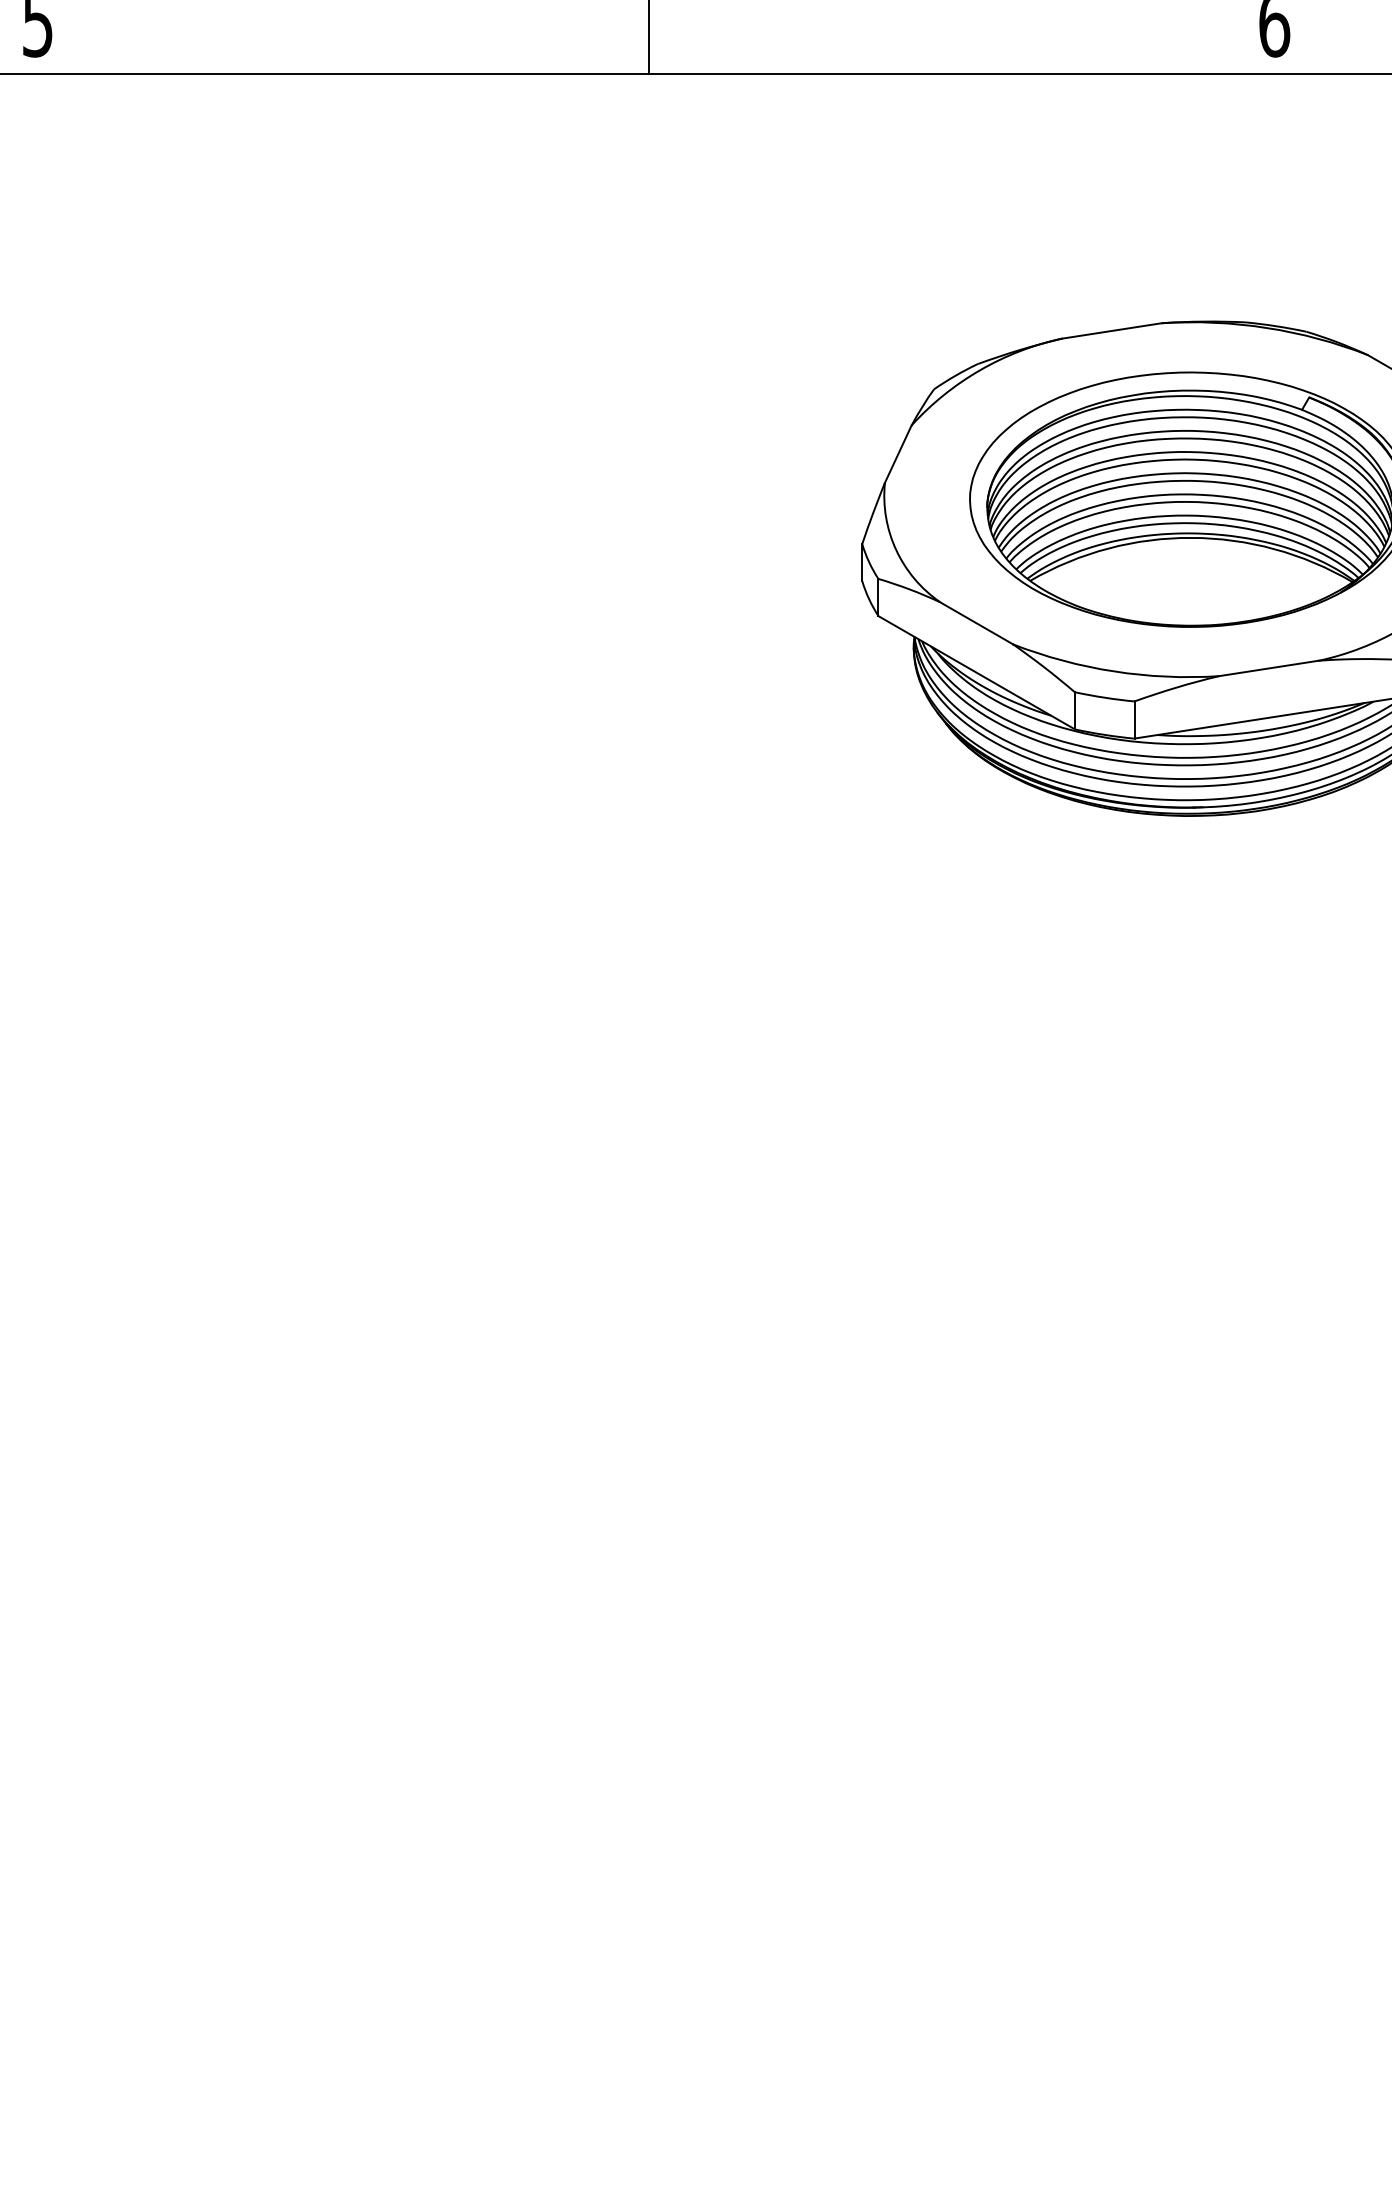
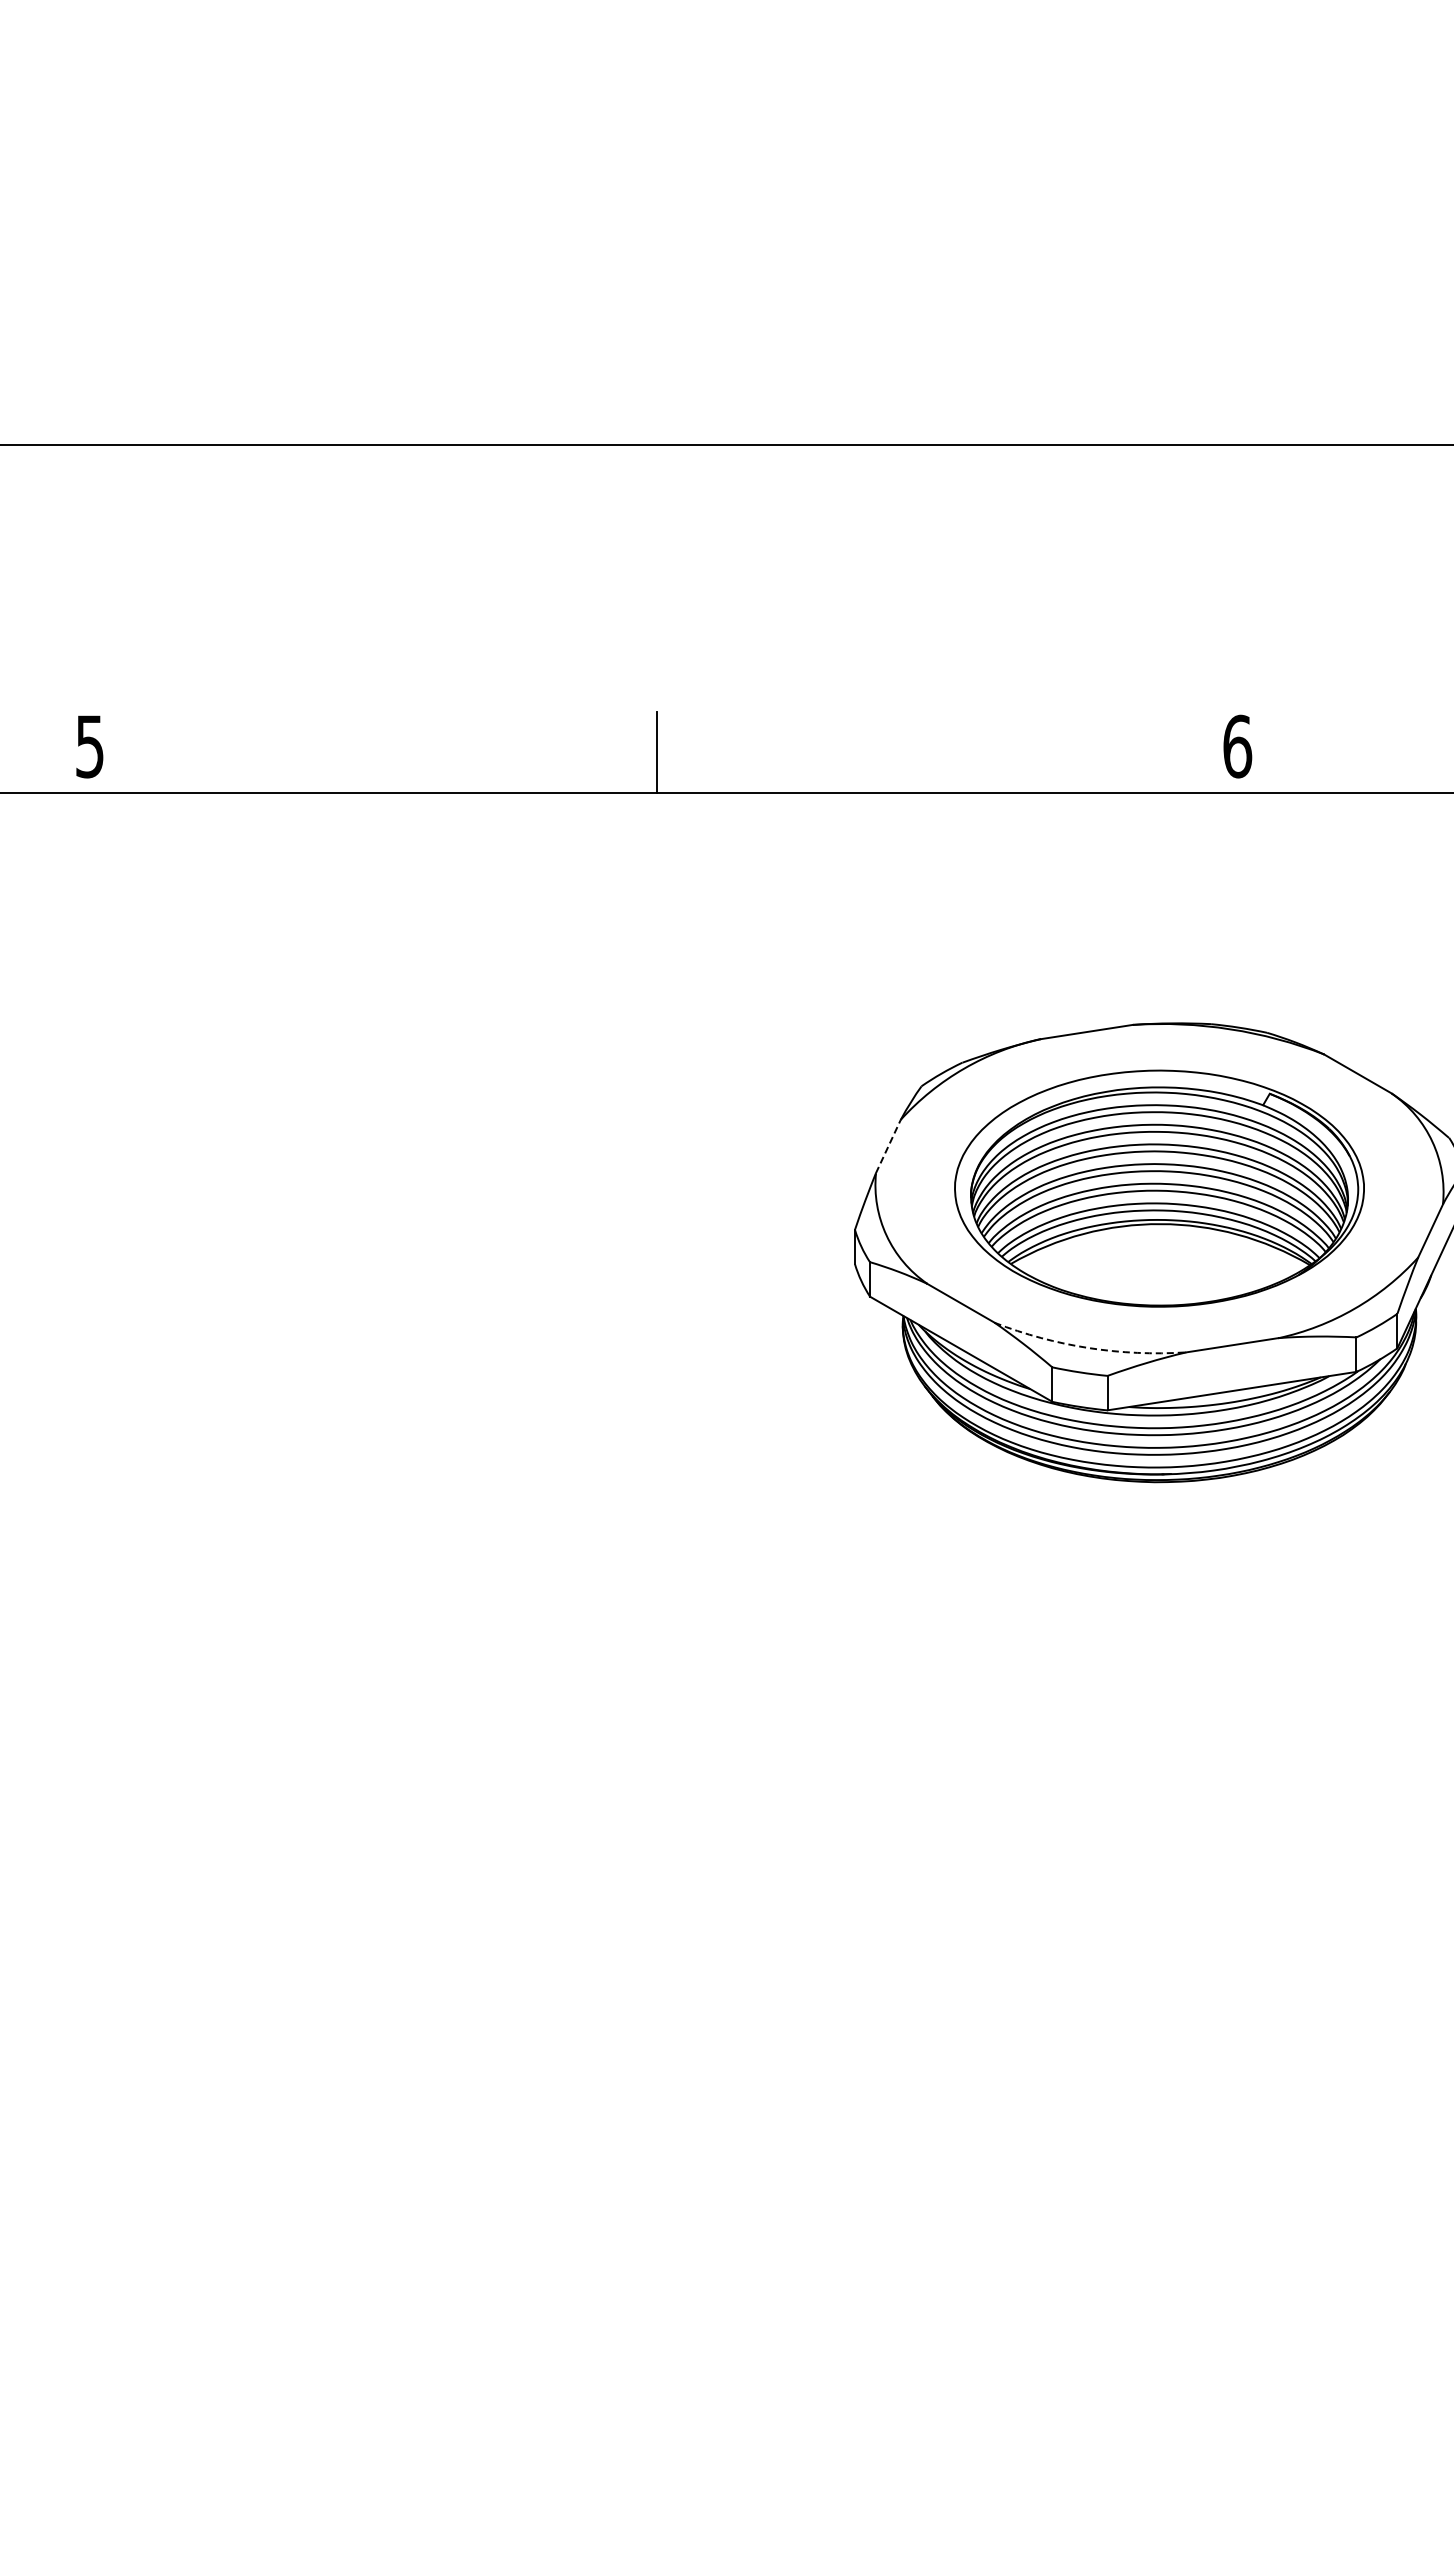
line: (898, 454) -> (888, 1146), solid -> dashed
arc: (1113, 671) -> (1088, 1348), solid -> dashed

